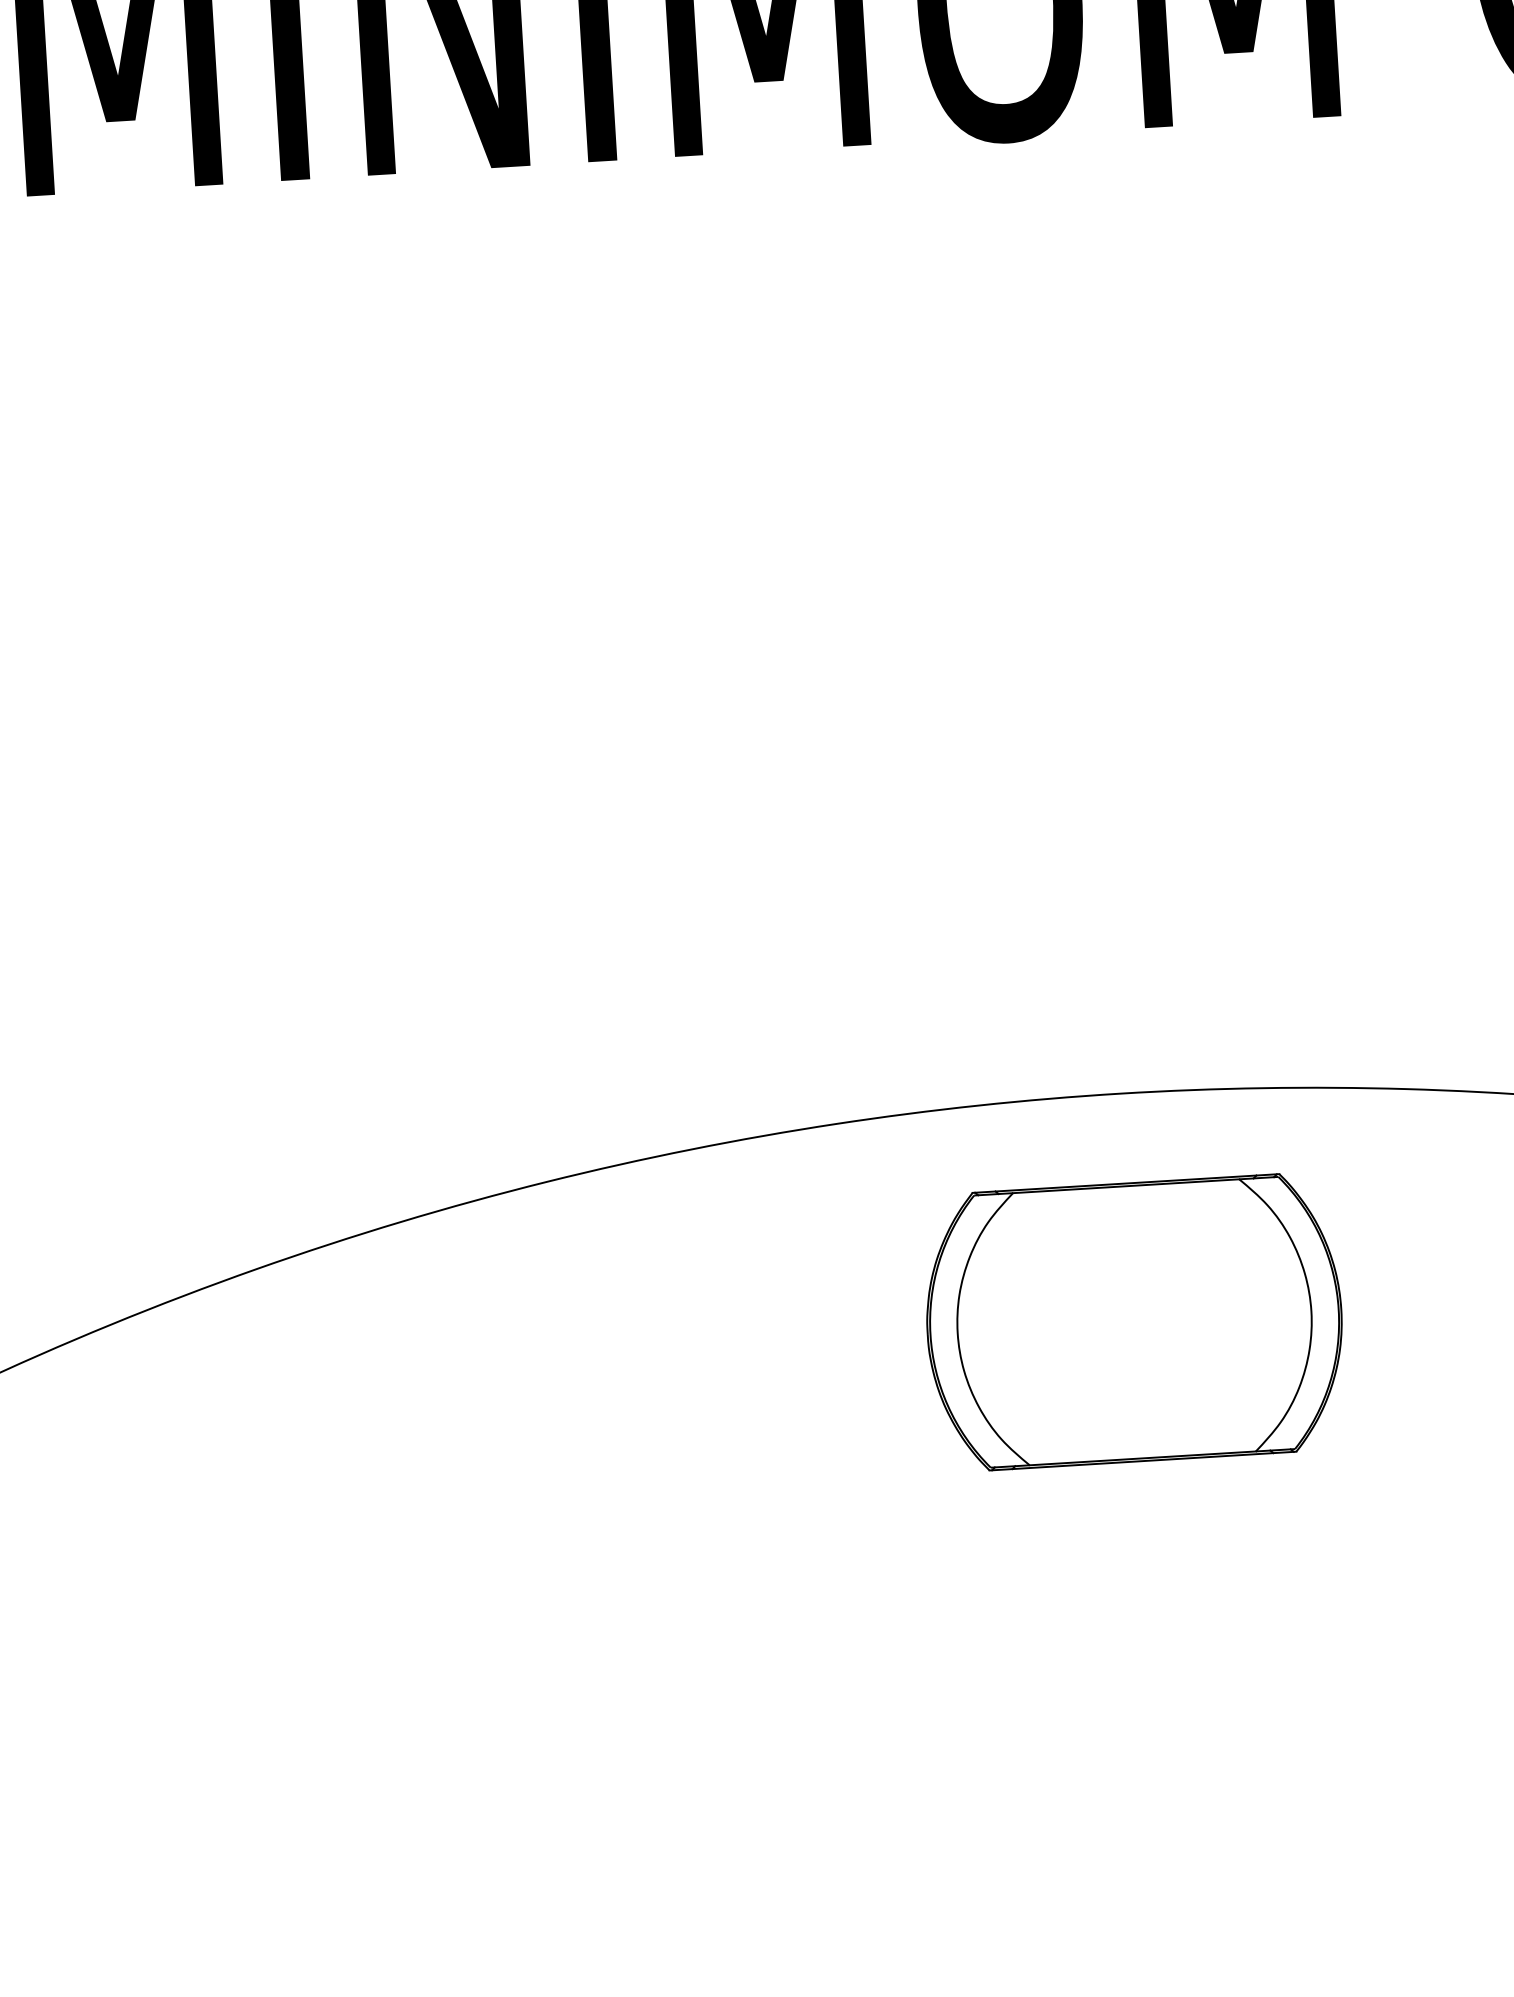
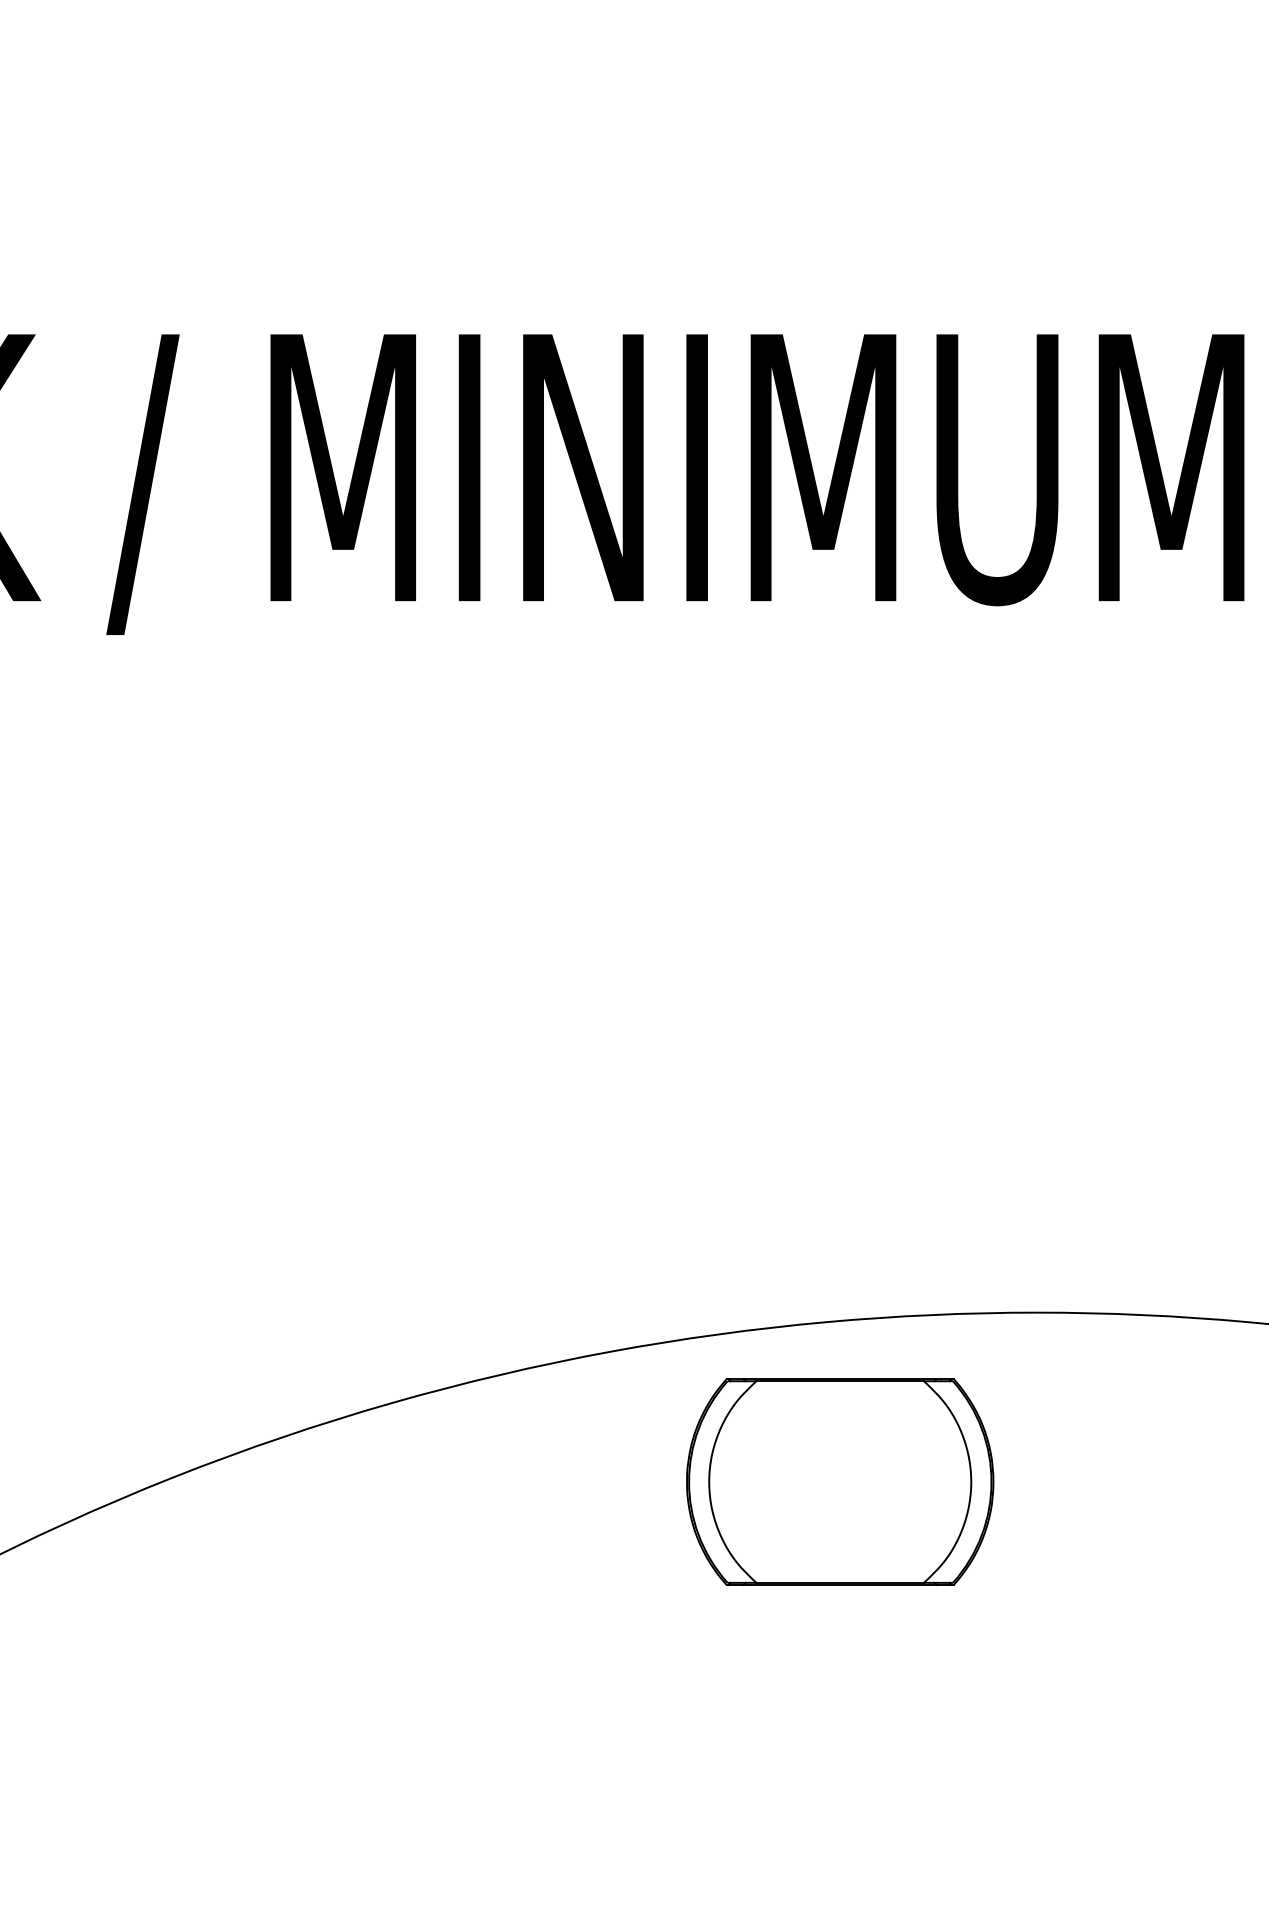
part: (1134, 1321) -> (840, 1481), moved

